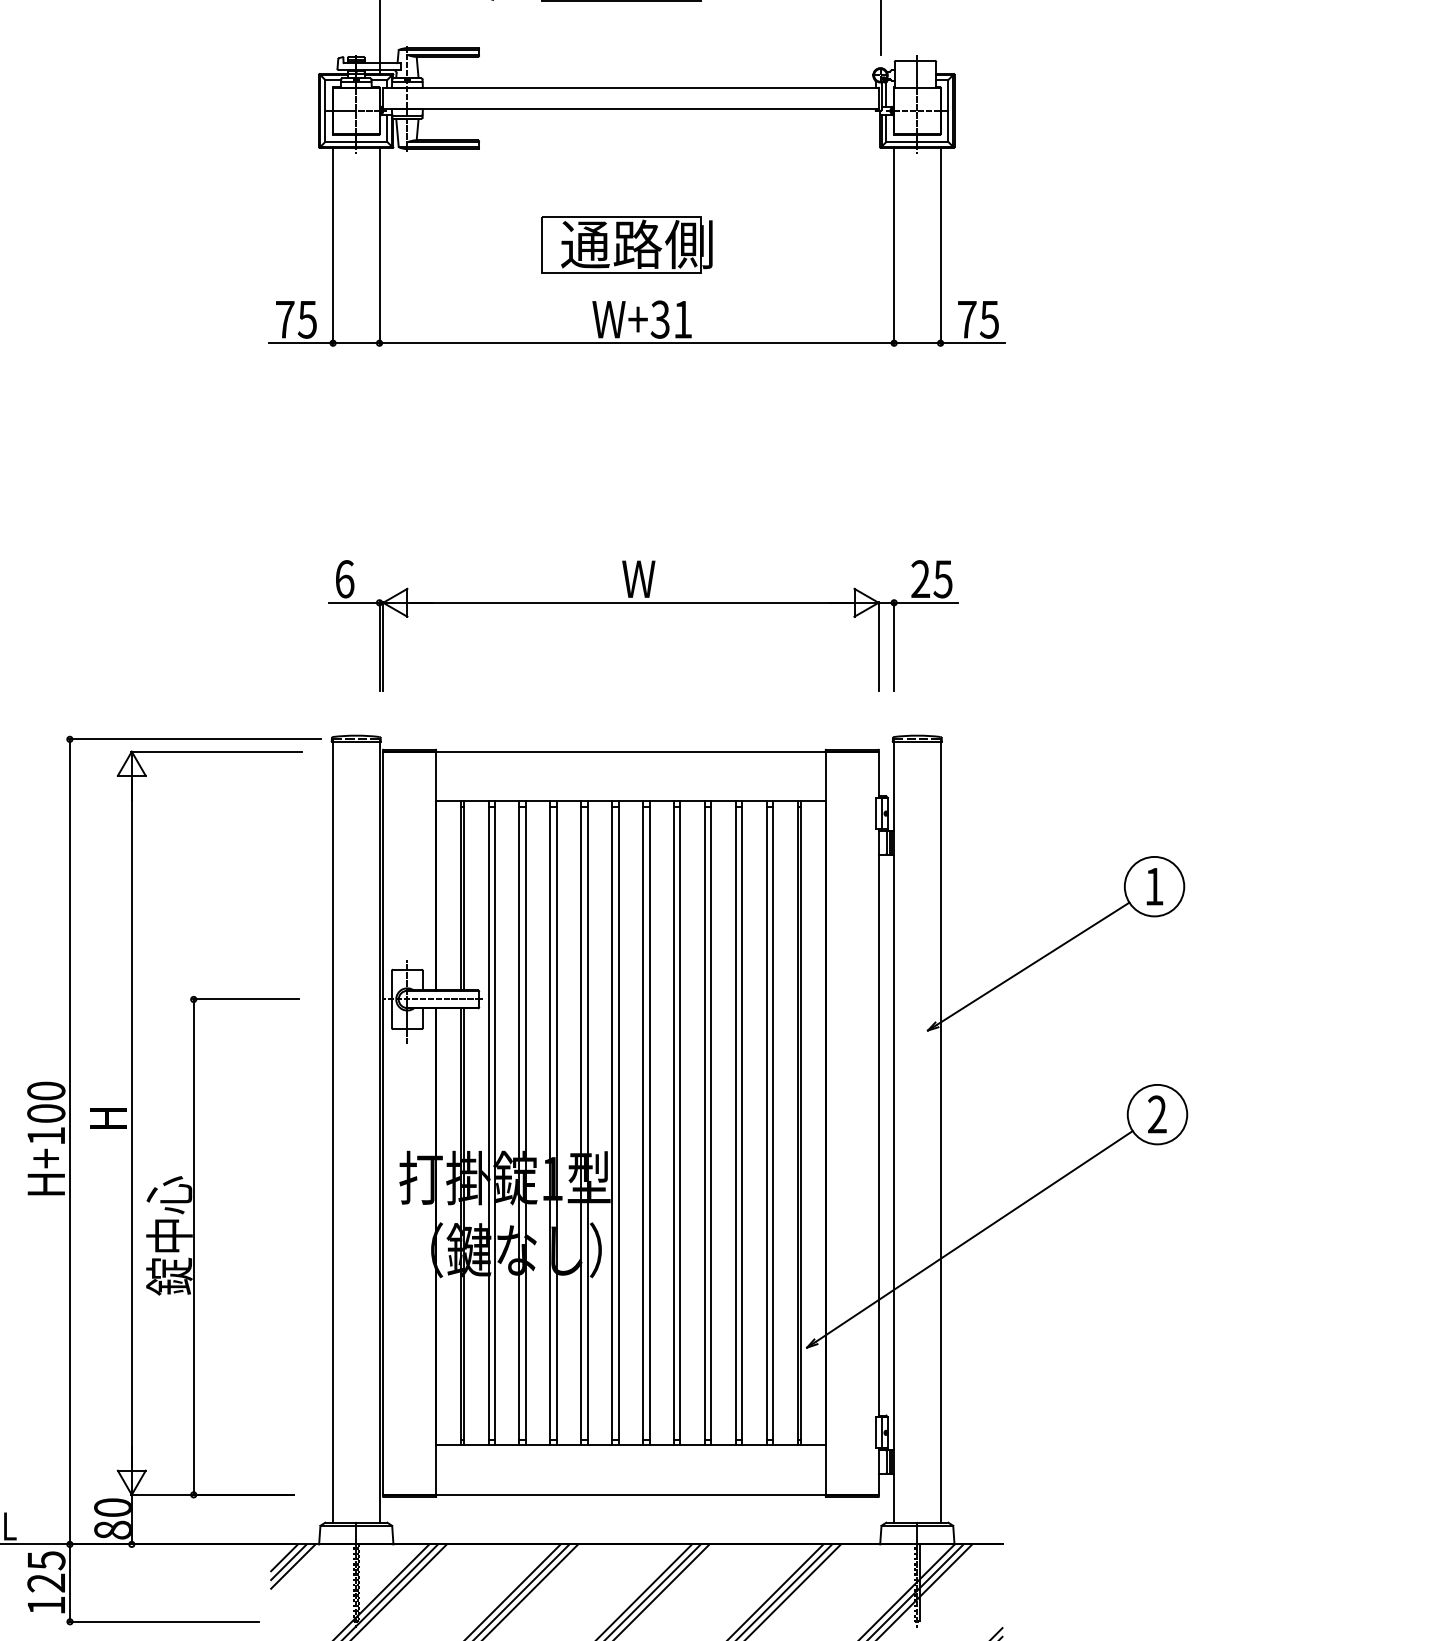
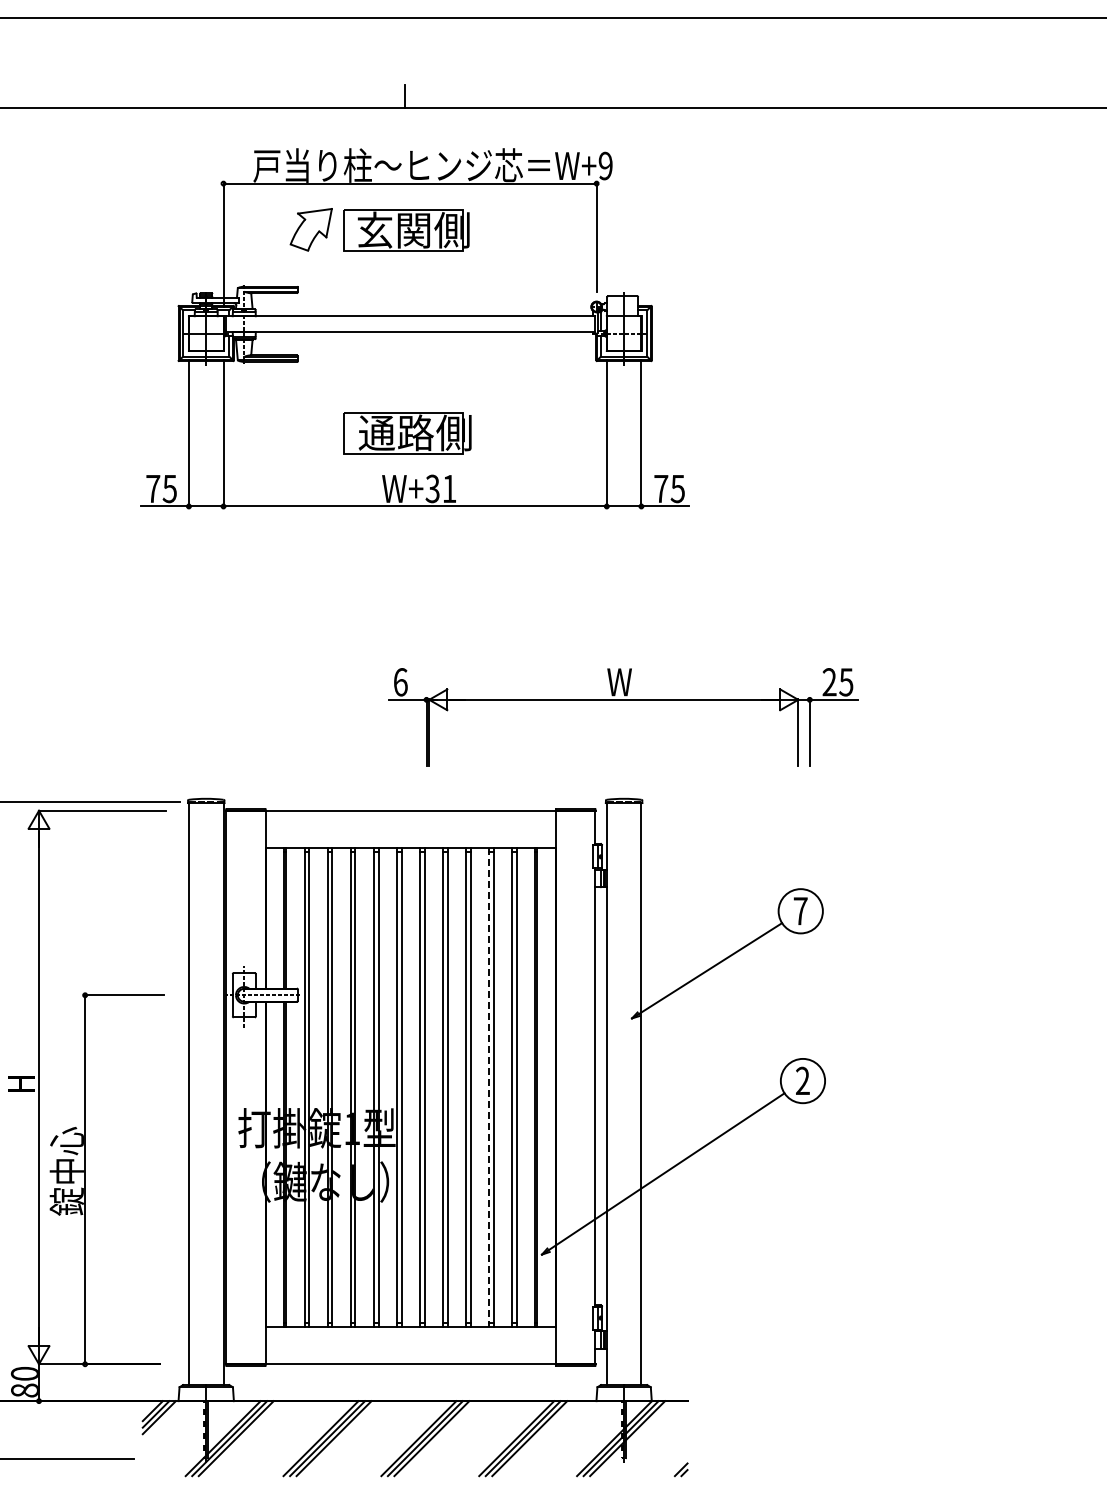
part: (643, 603) -> (623, 700), moved
text: (1154, 886) -> (800, 911), 1 -> 7
line: (736, 1123) -> (489, 1087), solid -> dashed

